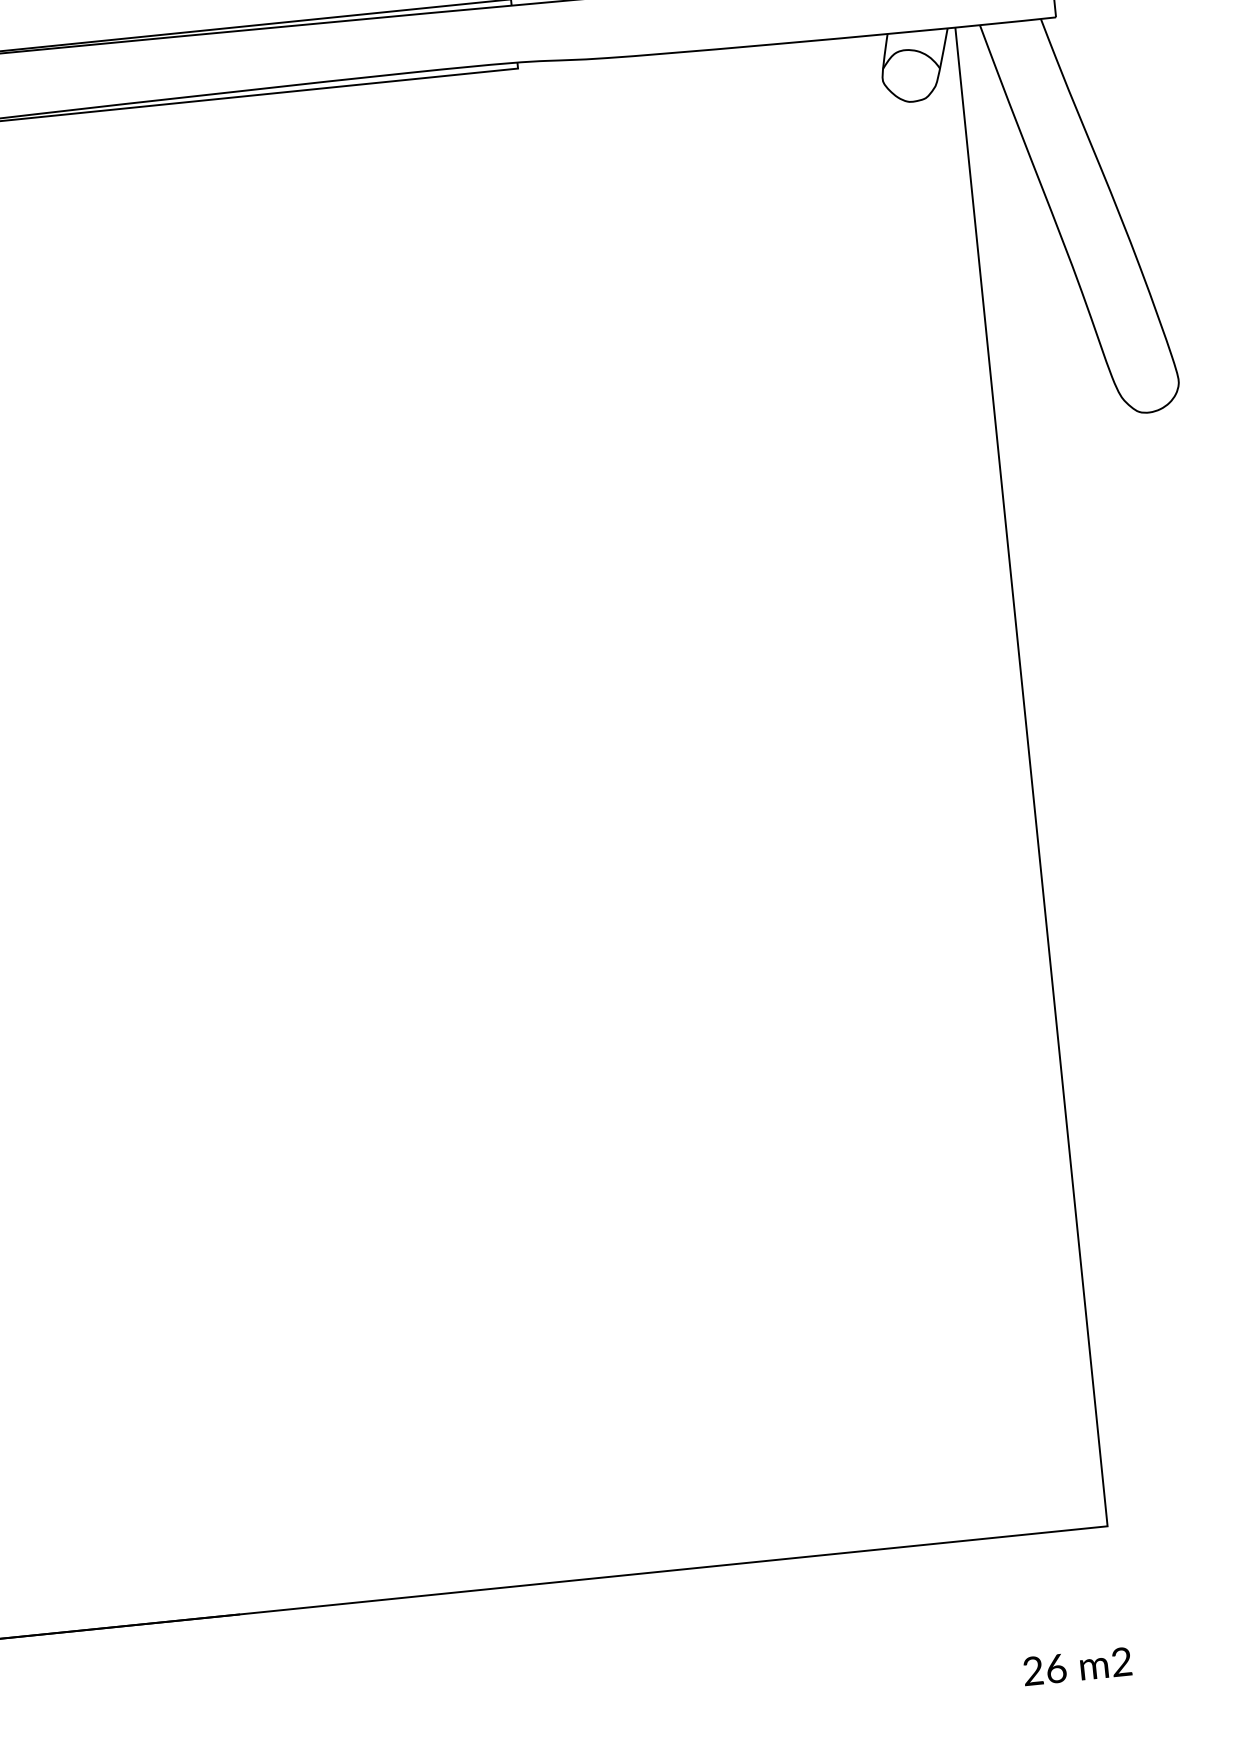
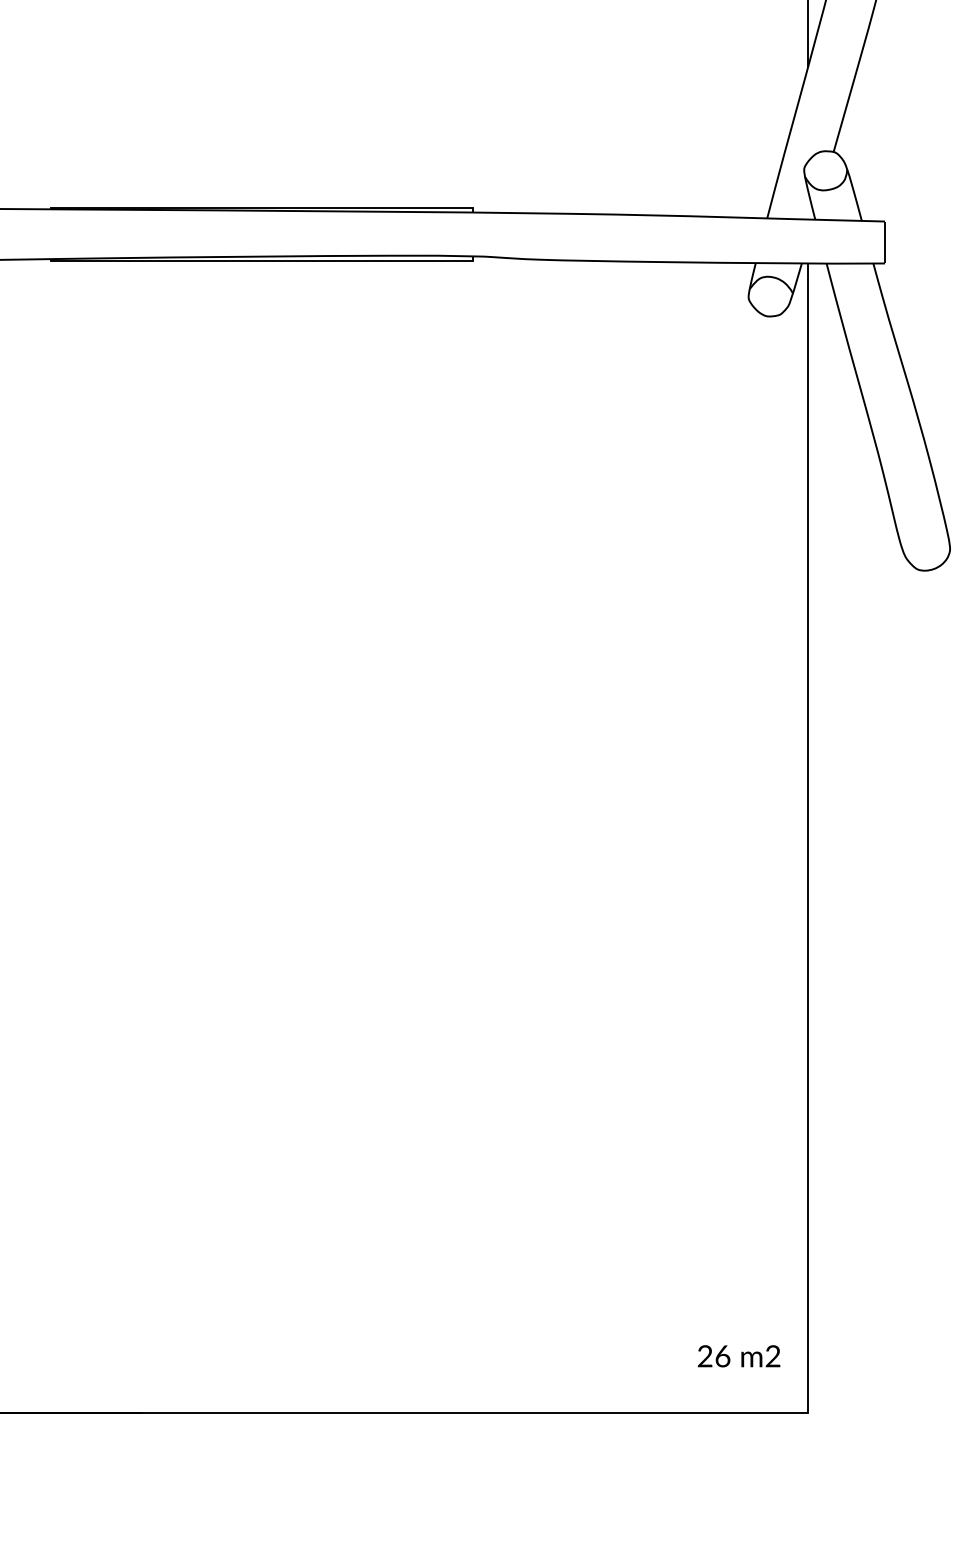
text: (1076, 1666) -> (738, 1356), moved

